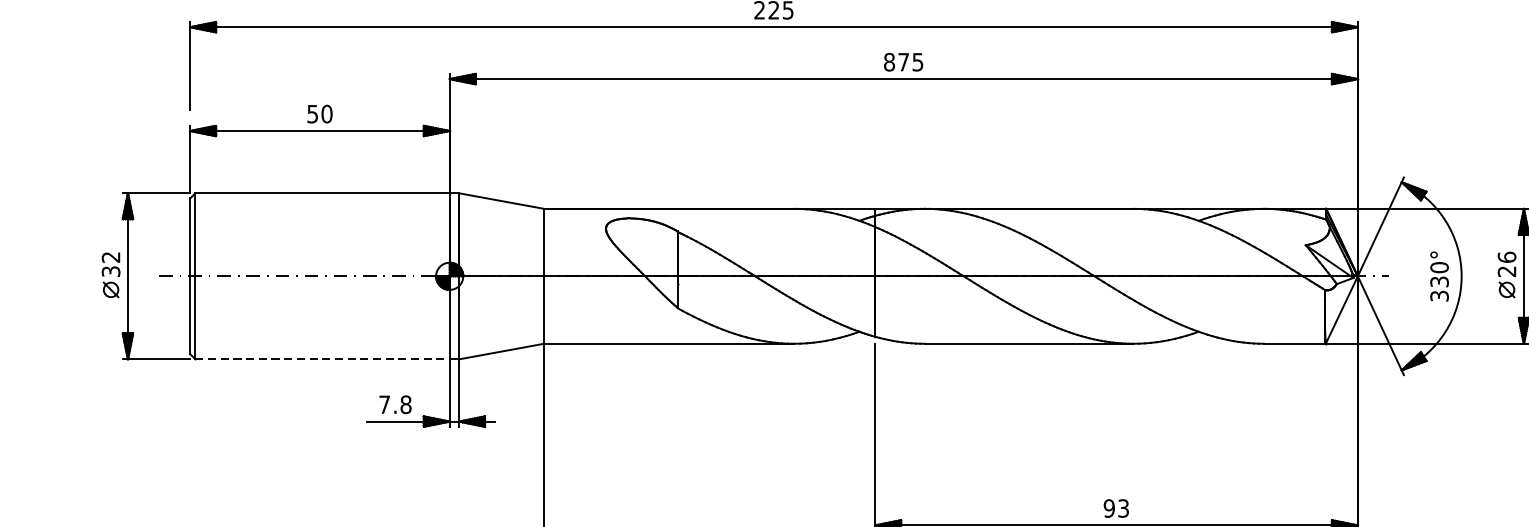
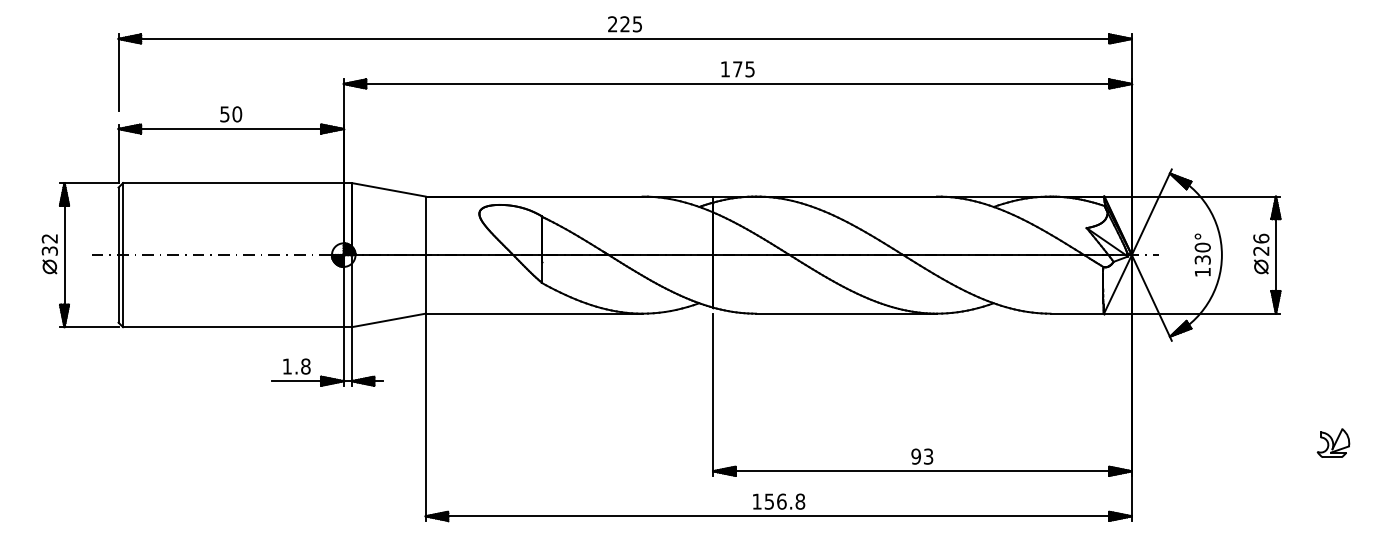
text: (889, 62) -> (725, 69), 875 -> 175
text: (1439, 295) -> (1202, 271), 330° -> 130°
line: (322, 359) -> (233, 327), dashed -> solid
text: (383, 404) -> (286, 366), 7.8 -> 1.8

